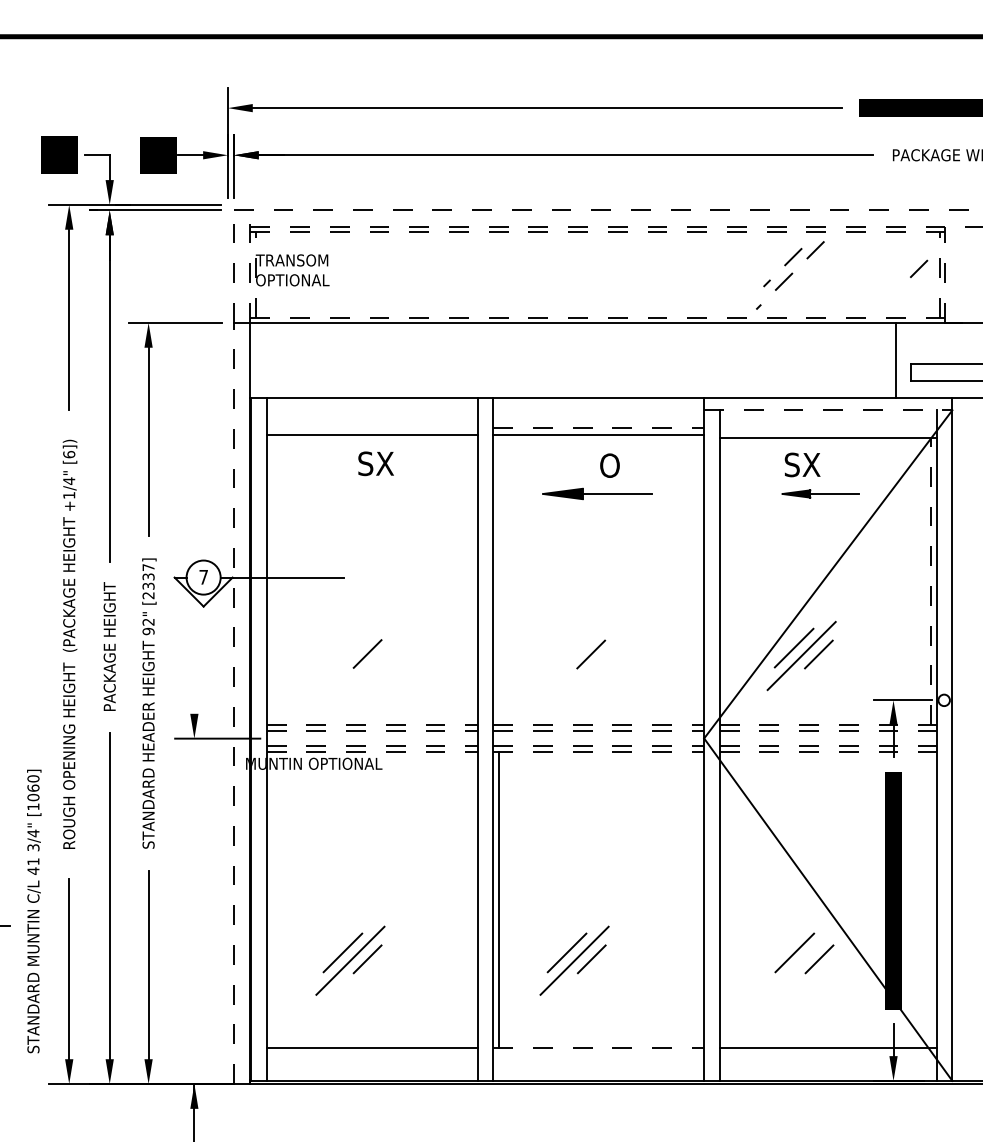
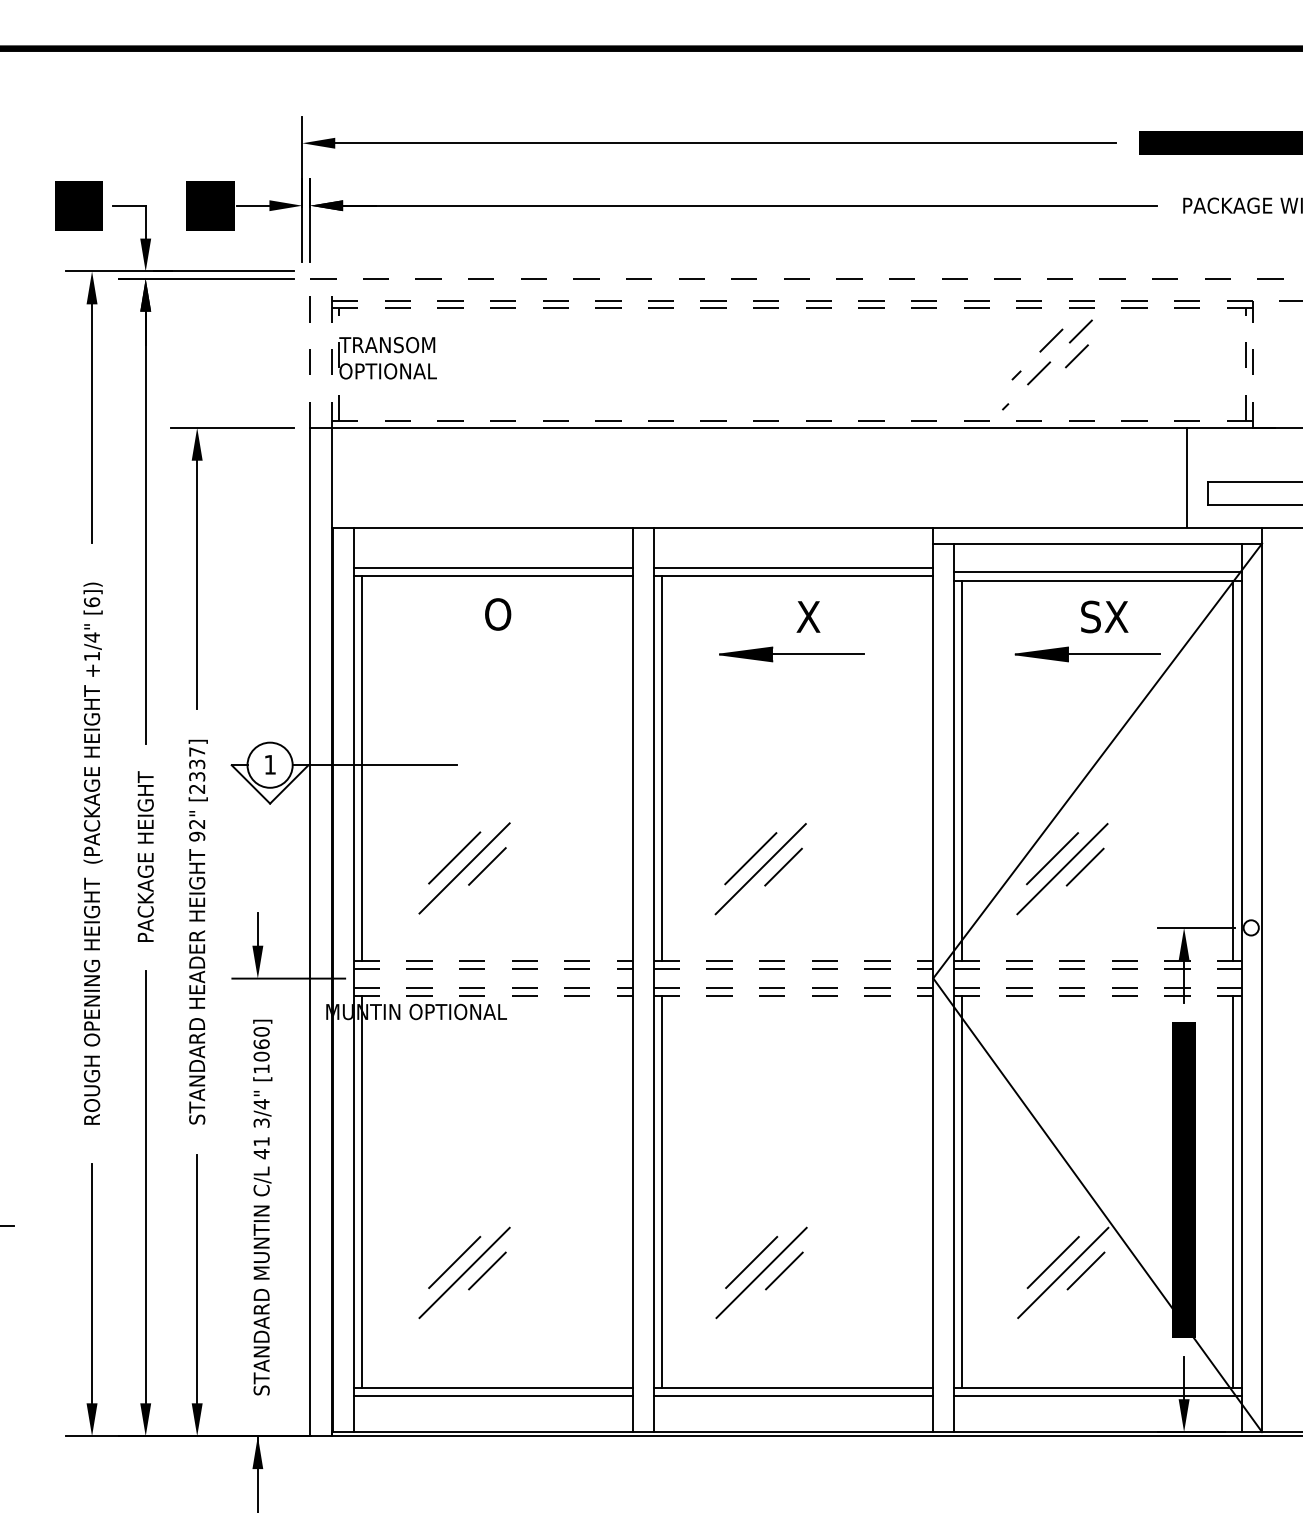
line: (918, 269) -> (1076, 356), moved
line: (828, 410) -> (1098, 543), dashed -> solid
line: (372, 428) -> (493, 567), added
line: (598, 428) -> (793, 567), dashed -> solid
line: (828, 432) -> (1097, 572), added
text: (376, 463) -> (498, 614), SX -> O
text: (802, 464) -> (1104, 616), moved
text: (610, 465) -> (808, 616), O -> X
part: (820, 494) -> (1087, 654), size x1.43
text: (203, 577) -> (269, 764), 7 -> 1
line: (272, 579) -> (361, 767), added
line: (499, 579) -> (662, 767), added
line: (726, 581) -> (962, 770), added
line: (930, 581) -> (1233, 770), dashed -> solid
line: (342, 647) -> (454, 857), added
line: (566, 647) -> (750, 858), added
line: (350, 655) -> (464, 868), added
line: (573, 656) -> (760, 869), added
line: (194, 700) -> (257, 928), added
line: (234, 703) -> (310, 931), dashed -> solid
line: (272, 900) -> (361, 1192), added
line: (726, 900) -> (962, 1192), added
line: (930, 900) -> (1233, 1192), added
text: (34, 911) -> (262, 1207), moved
line: (802, 960) -> (1063, 1272), added
line: (598, 1048) -> (793, 1388), dashed -> solid
line: (372, 1054) -> (493, 1396), added
line: (598, 1054) -> (793, 1396), added
line: (828, 1054) -> (1097, 1396), added

